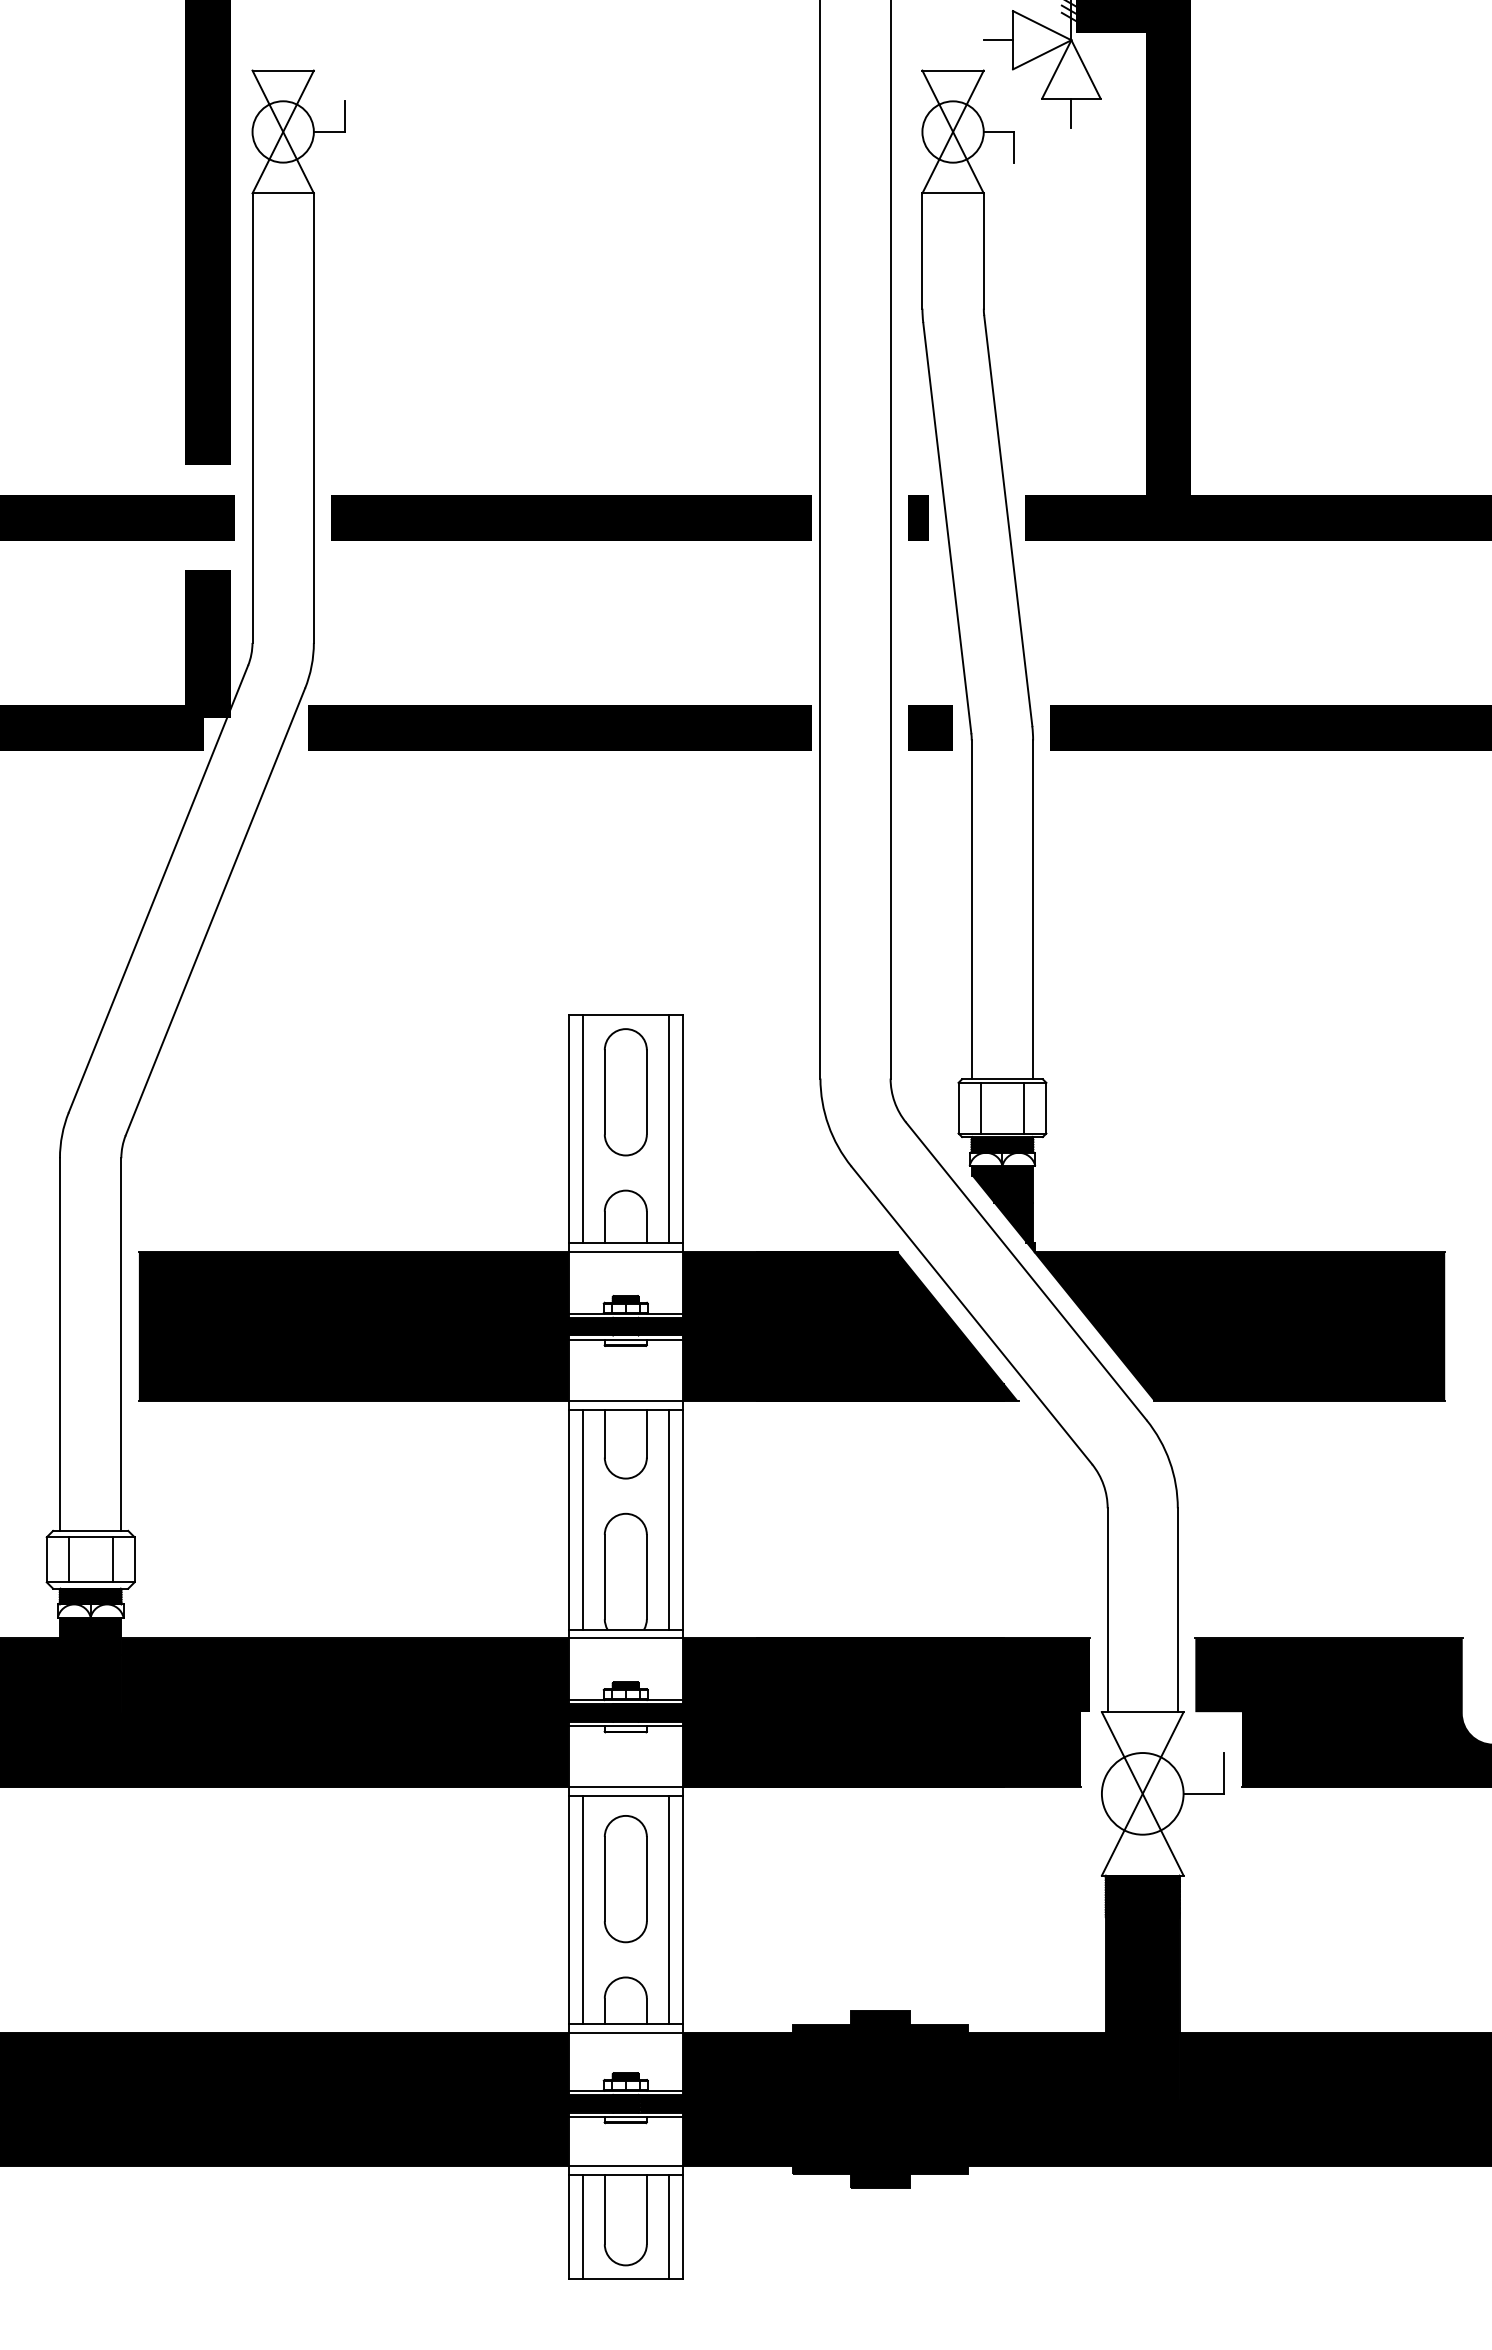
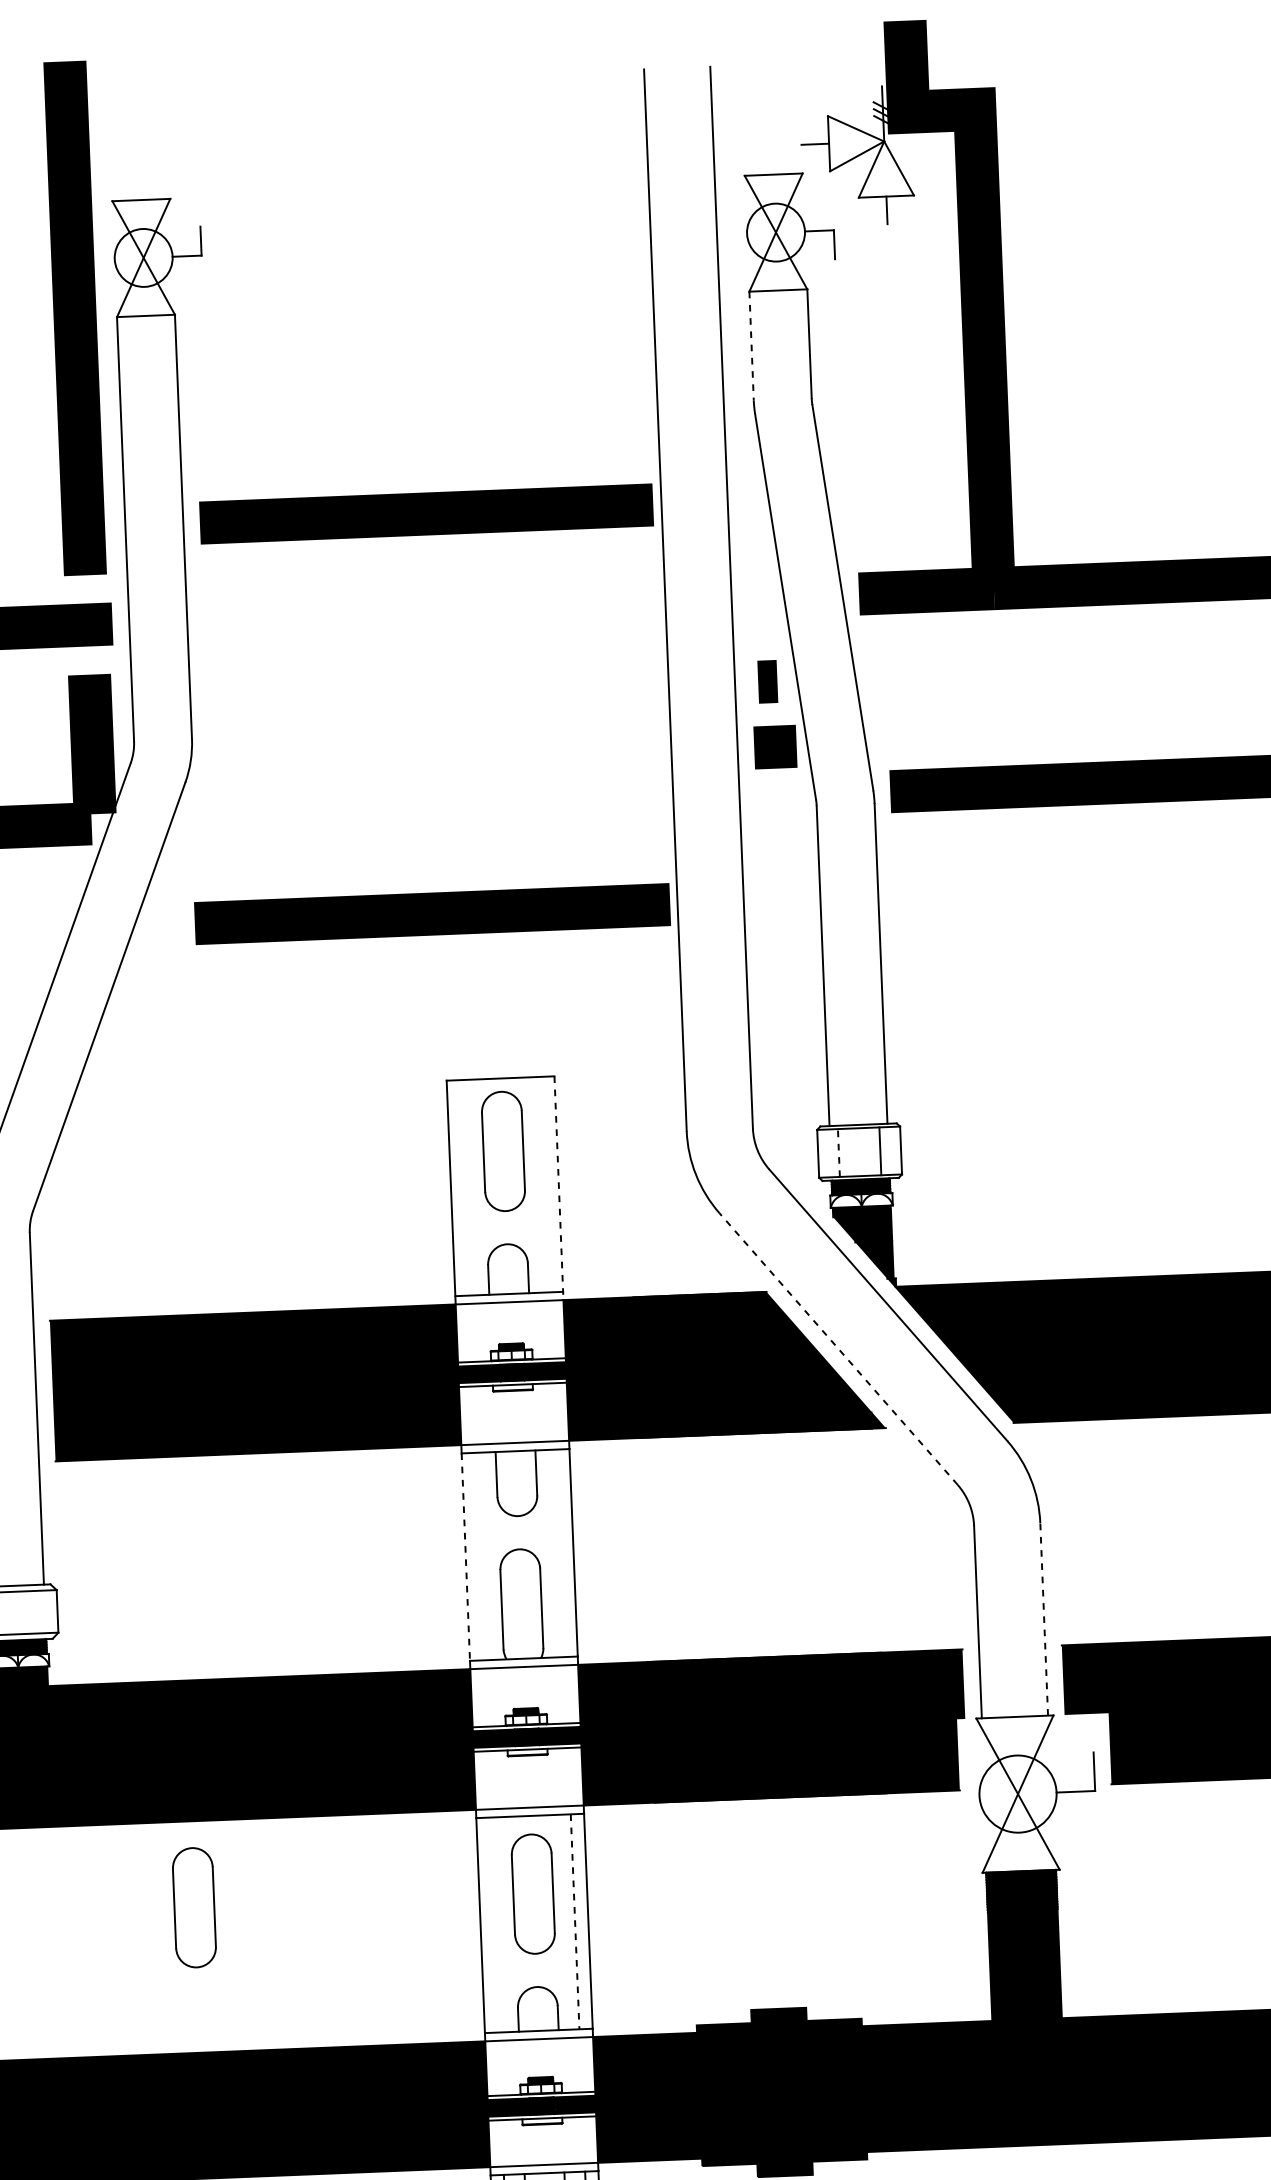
line: (922, 251) -> (751, 346), solid -> dashed
line: (571, 517) -> (426, 513), moved
line: (918, 517) -> (767, 681), moved
line: (559, 727) -> (432, 913), moved
line: (930, 727) -> (775, 746), moved
line: (980, 1107) -> (838, 1152), solid -> dashed
line: (582, 1129) -> (464, 1188), removed
line: (668, 1129) -> (545, 1184), removed
line: (682, 1134) -> (558, 1189), solid -> dashed
line: (971, 1315) -> (838, 1349), solid -> dashed
line: (568, 1519) -> (465, 1556), solid -> dashed
line: (582, 1519) -> (478, 1556), removed
line: (668, 1519) -> (559, 1553), removed
line: (112, 1559) -> (36, 1611), removed
line: (1177, 1610) -> (1043, 1619), solid -> dashed
part: (266, 1879) -> (194, 1908), added
line: (582, 1909) -> (493, 1924), removed
line: (668, 1910) -> (574, 1922), solid -> dashed

